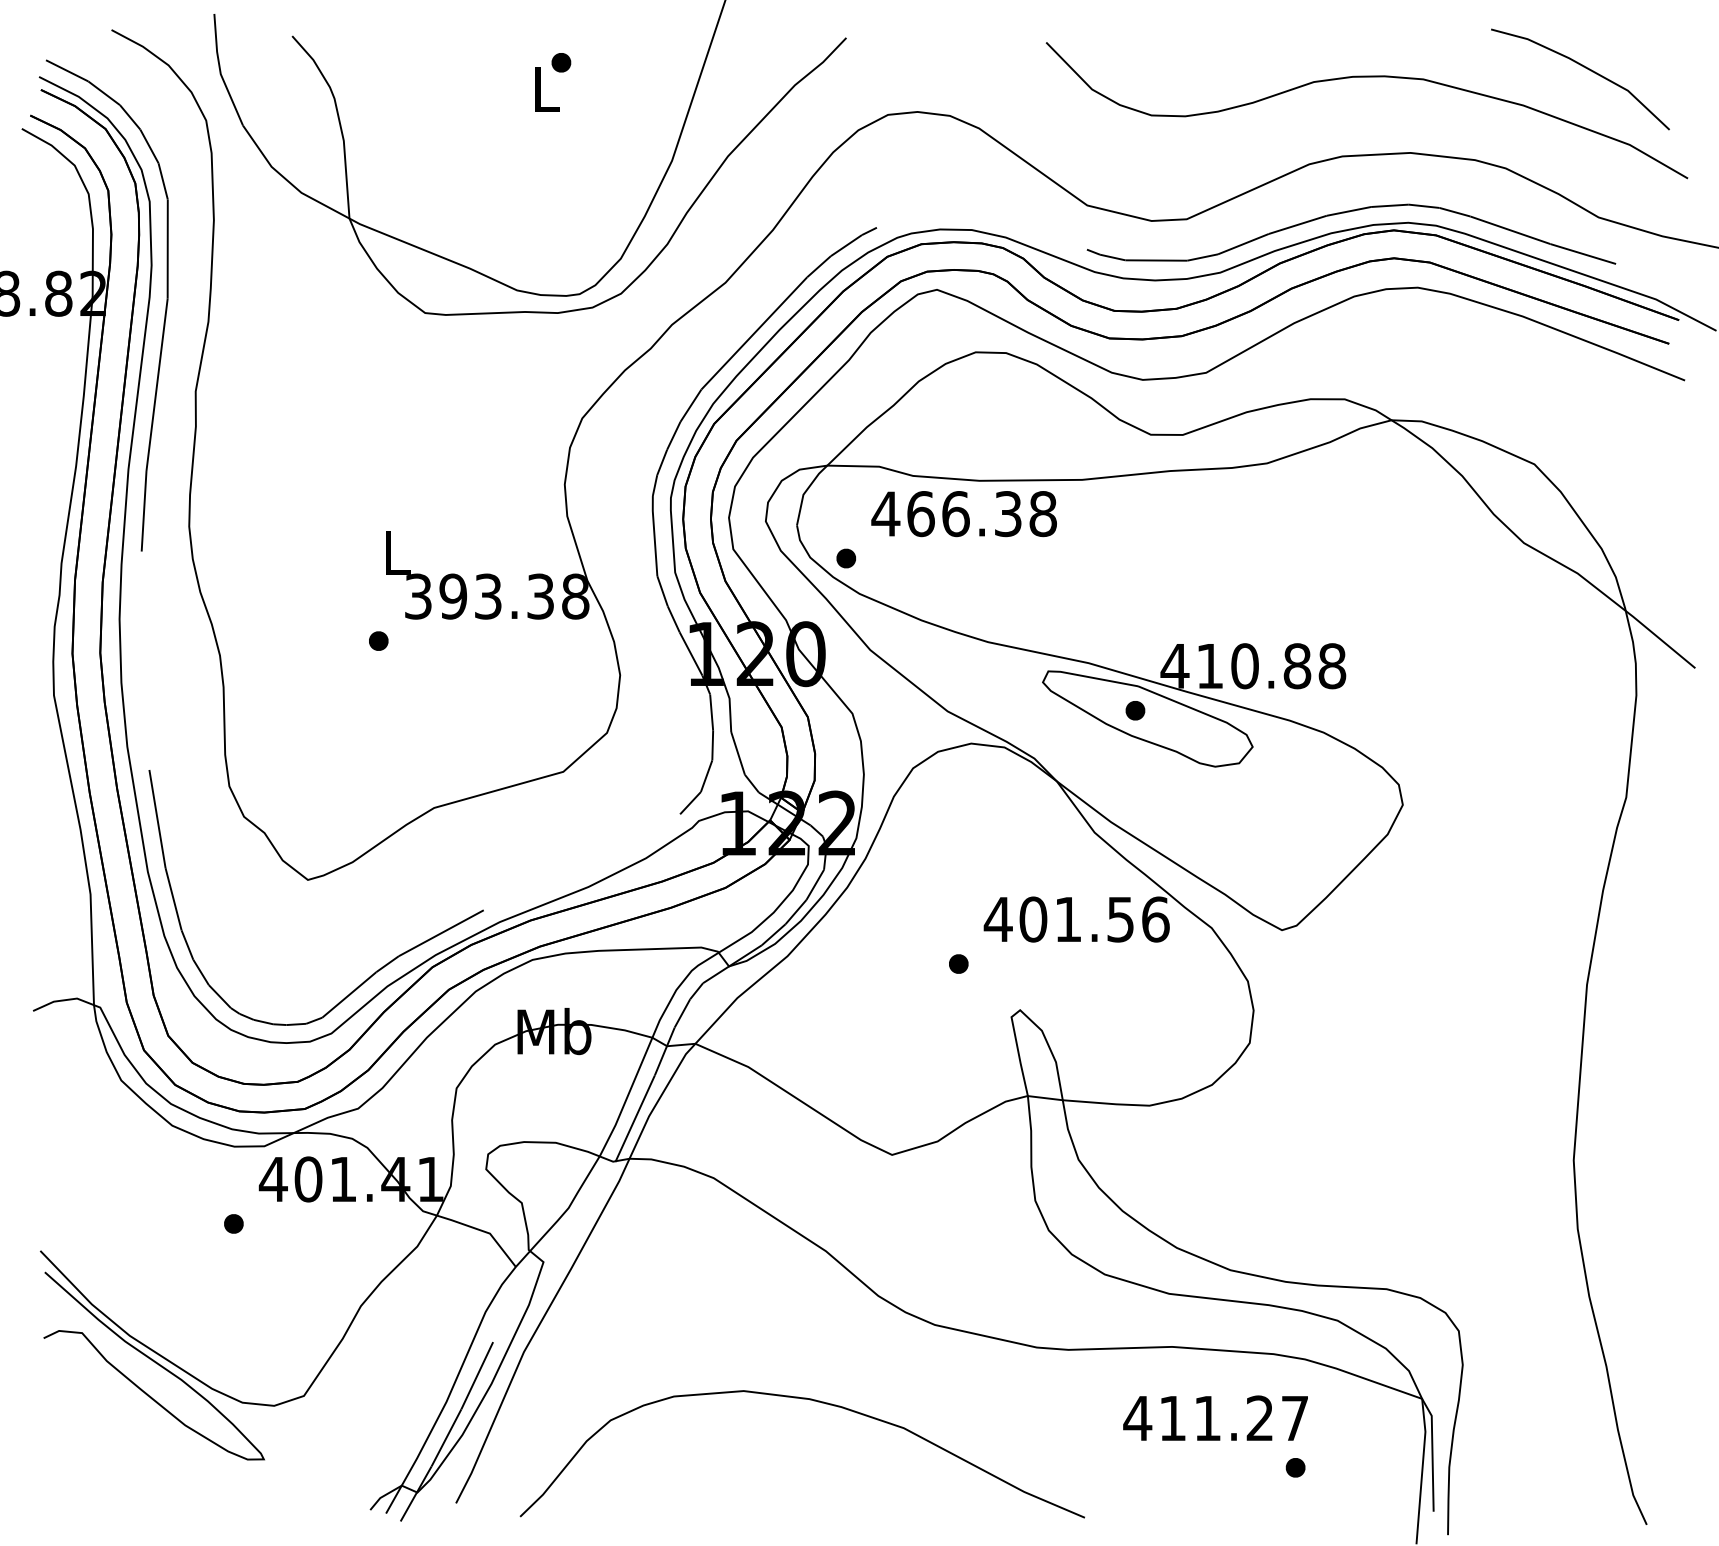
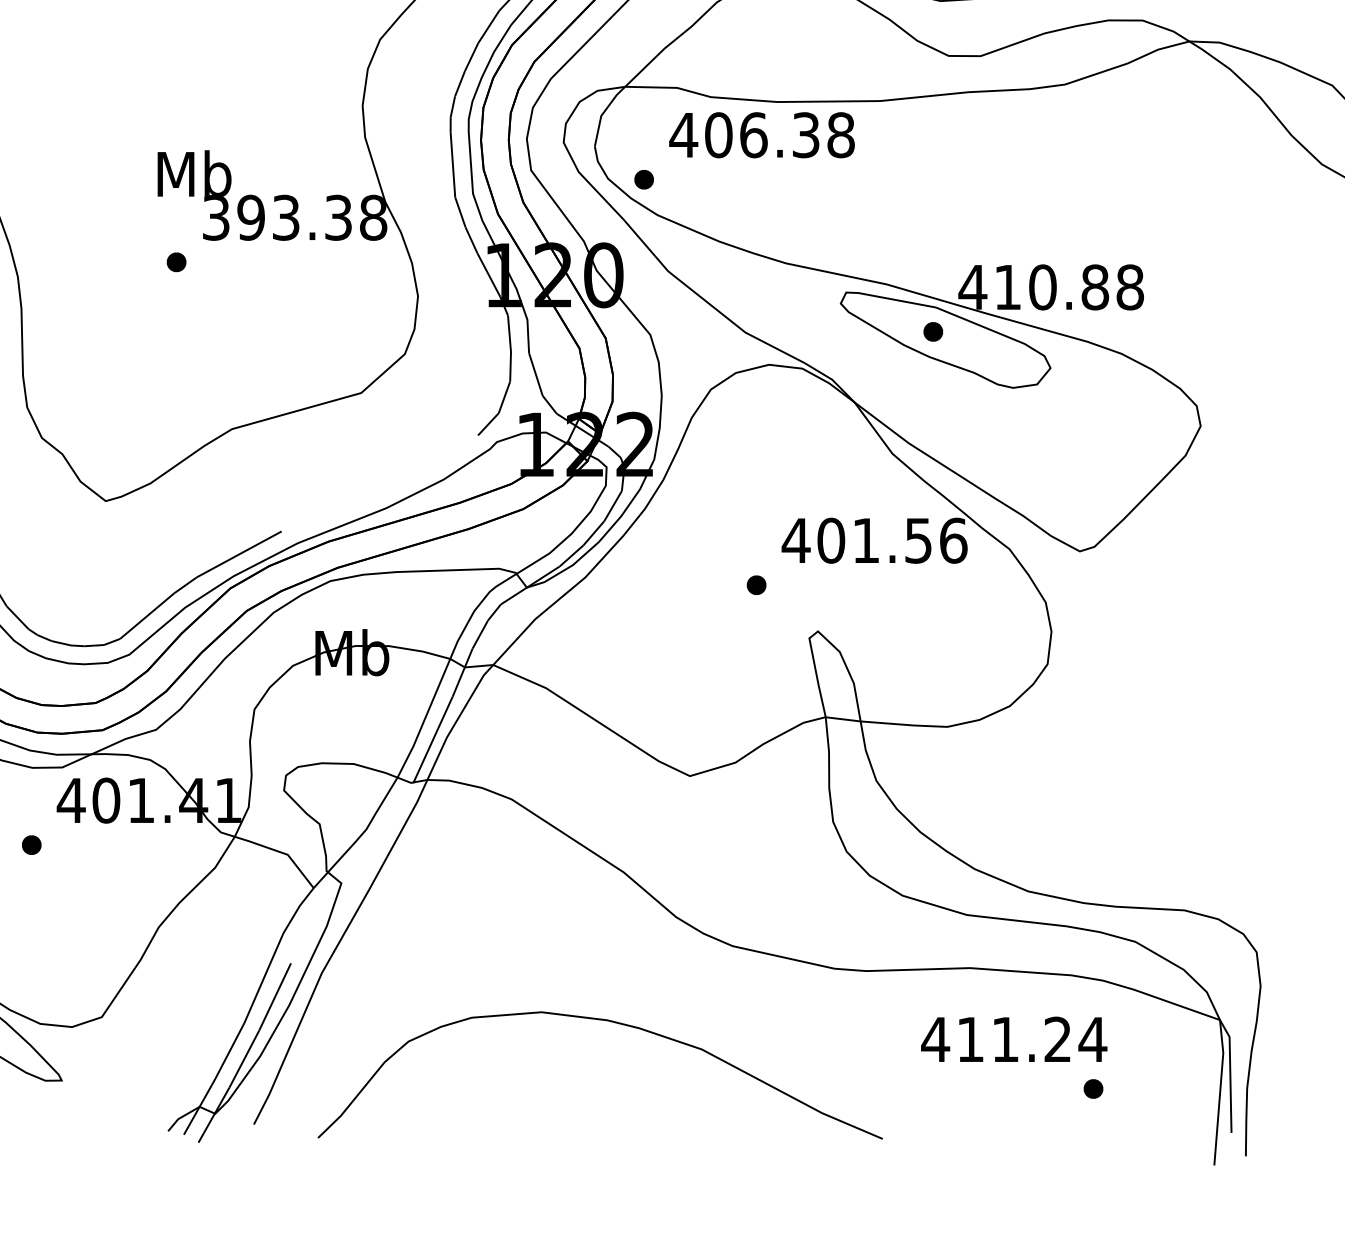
text: (920, 513) -> (718, 134), 466.38 -> 406.38
text: (396, 552) -> (194, 173), L -> Mb
text: (1294, 1418) -> (1092, 1039), 411.27 -> 411.24

